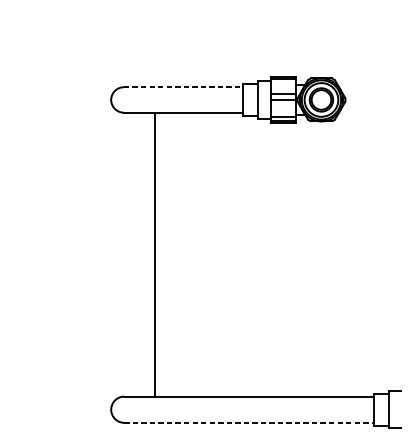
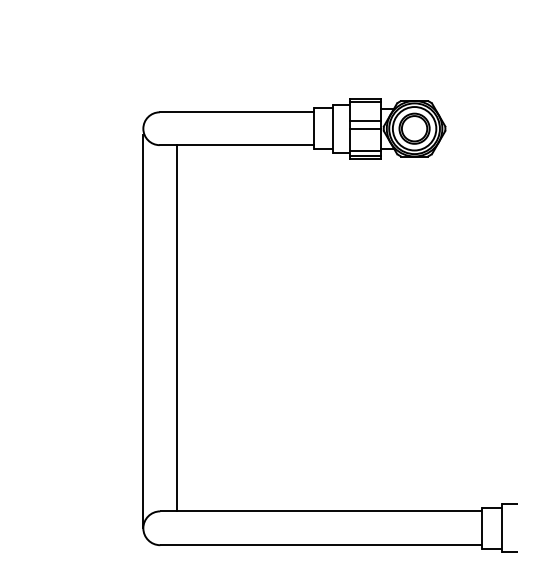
line: (183, 87) -> (236, 112), dashed -> solid
line: (155, 254) -> (177, 328), moved
line: (111, 257) -> (143, 331), added
line: (249, 423) -> (321, 545), dashed -> solid

